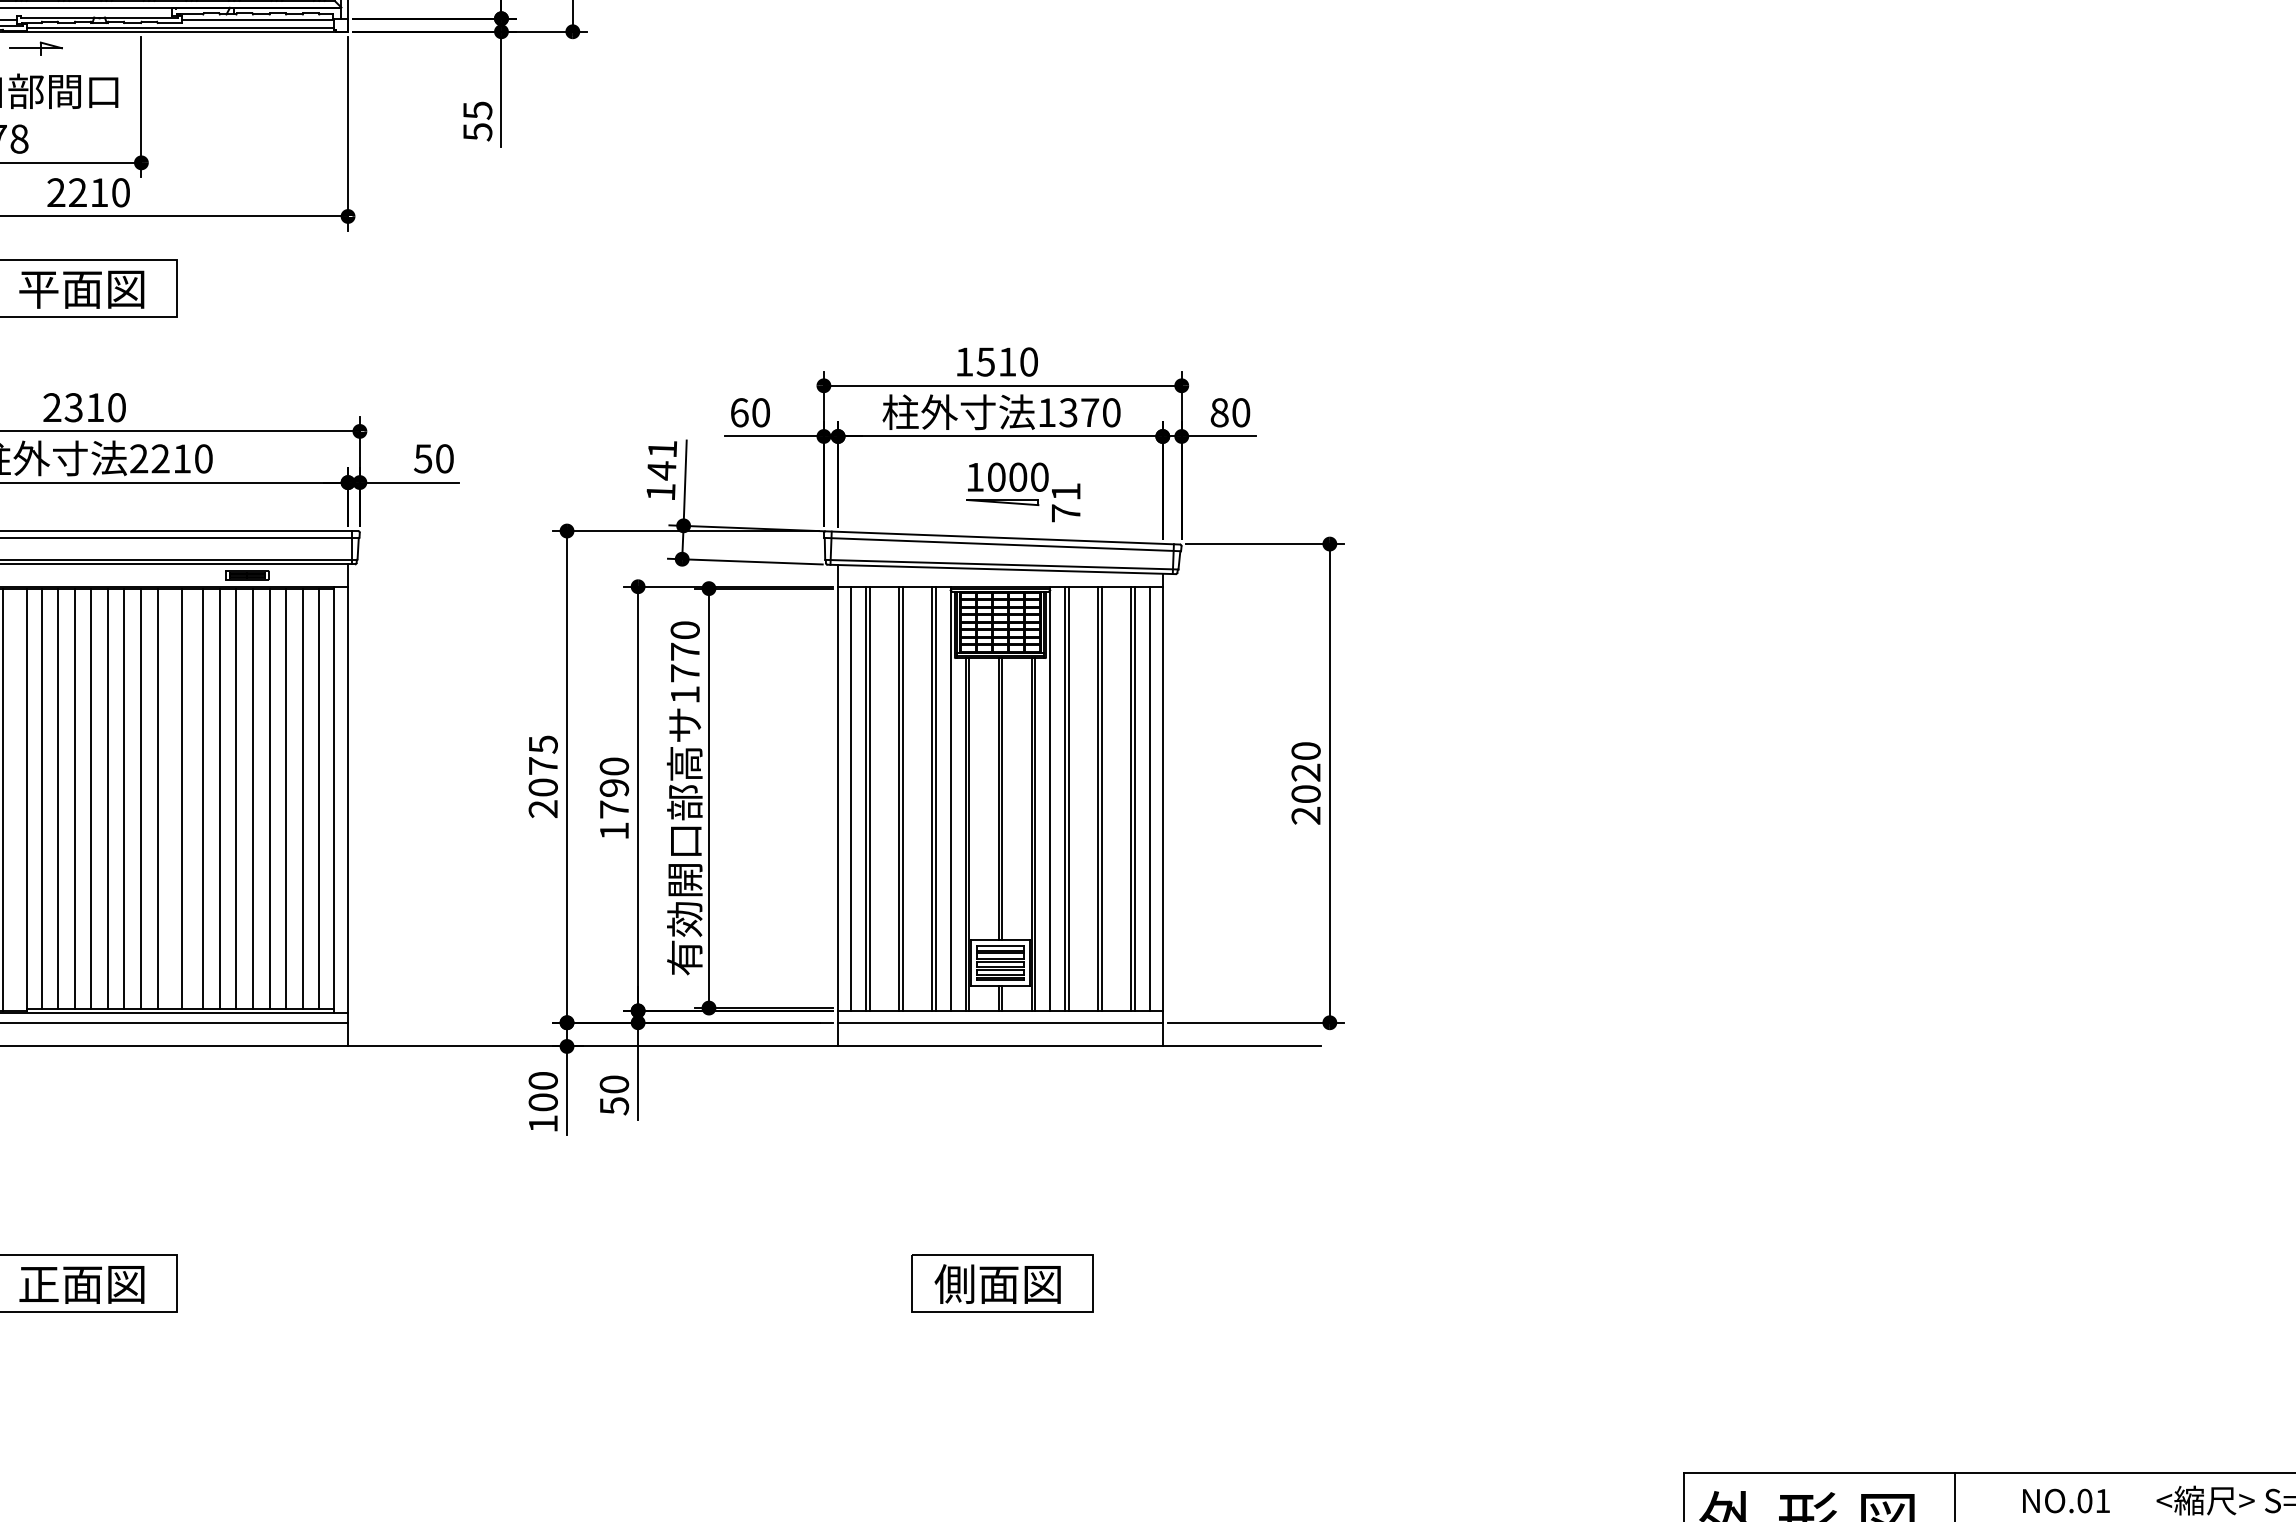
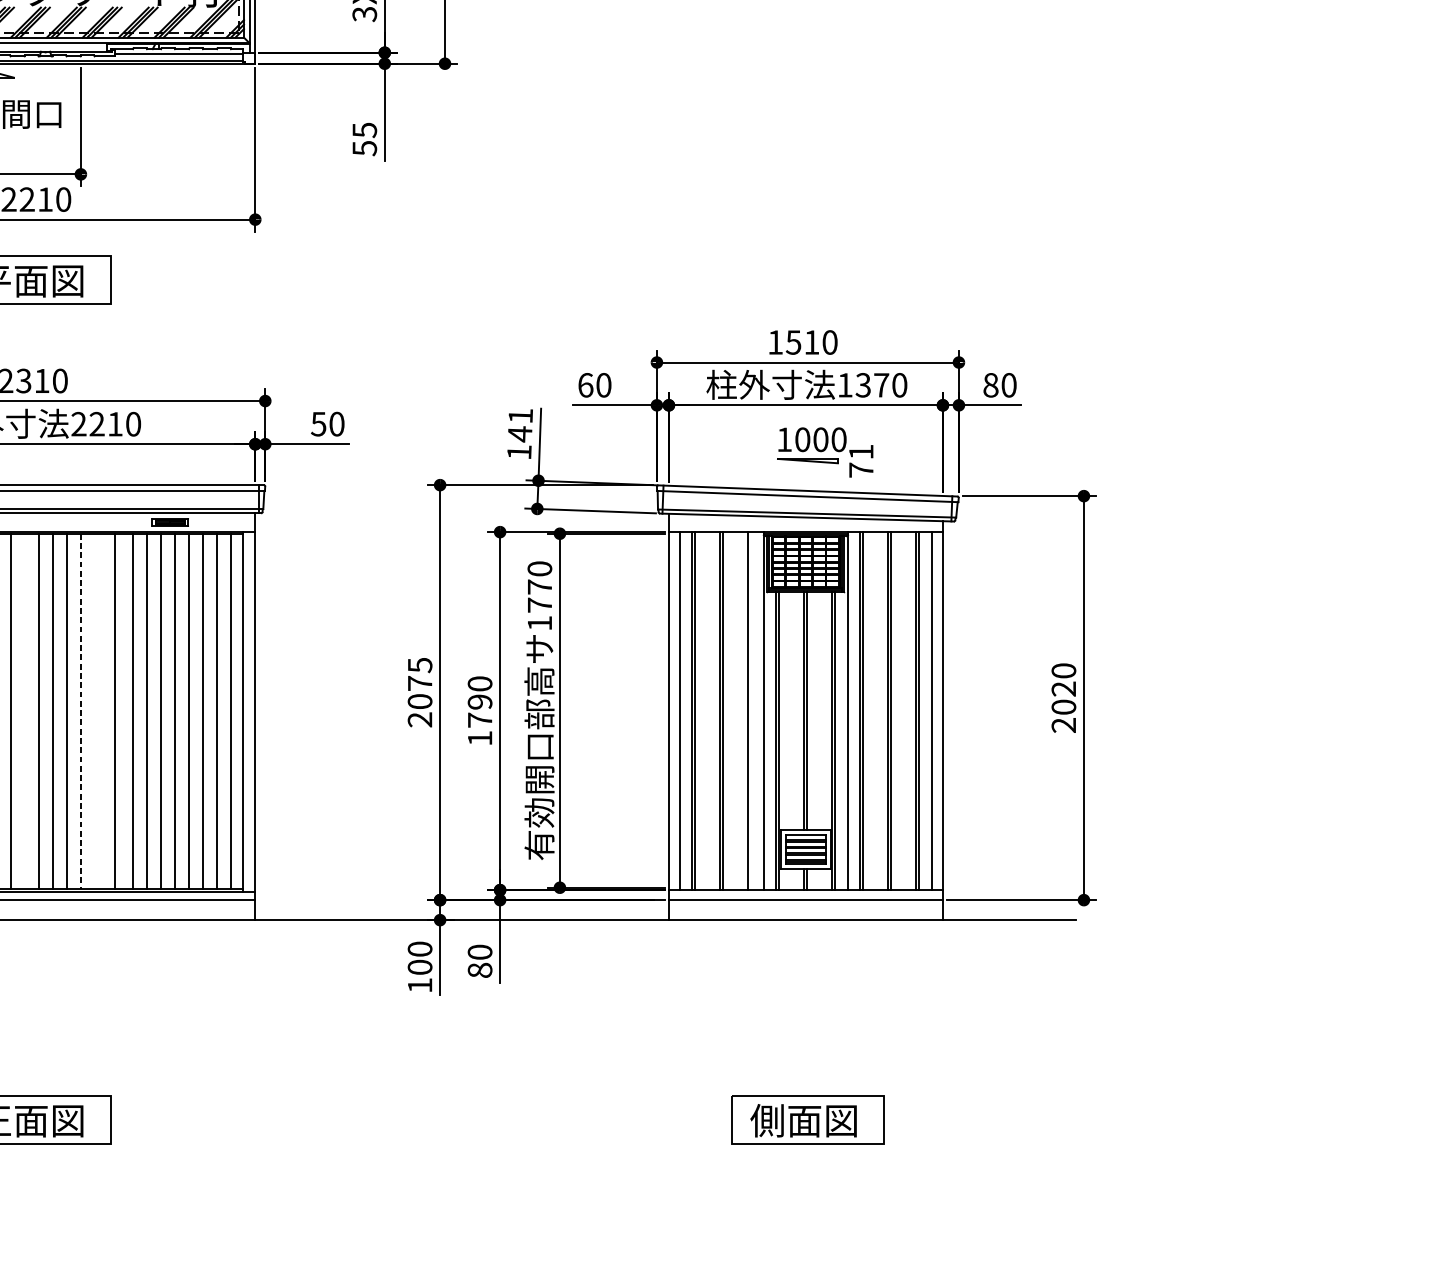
line: (74, 798) -> (24, 710), removed
line: (157, 798) -> (94, 710), removed
line: (935, 798) -> (751, 710), removed
line: (141, 799) -> (80, 711), solid -> dashed
text: (613, 1106) -> (479, 970), 50 -> 80

